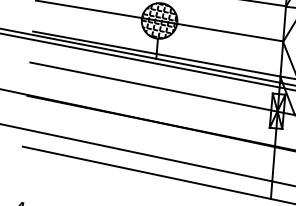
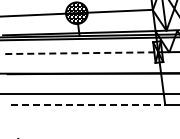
line: (153, 87) -> (81, 53), solid -> dashed
line: (147, 173) -> (88, 105), solid -> dashed

